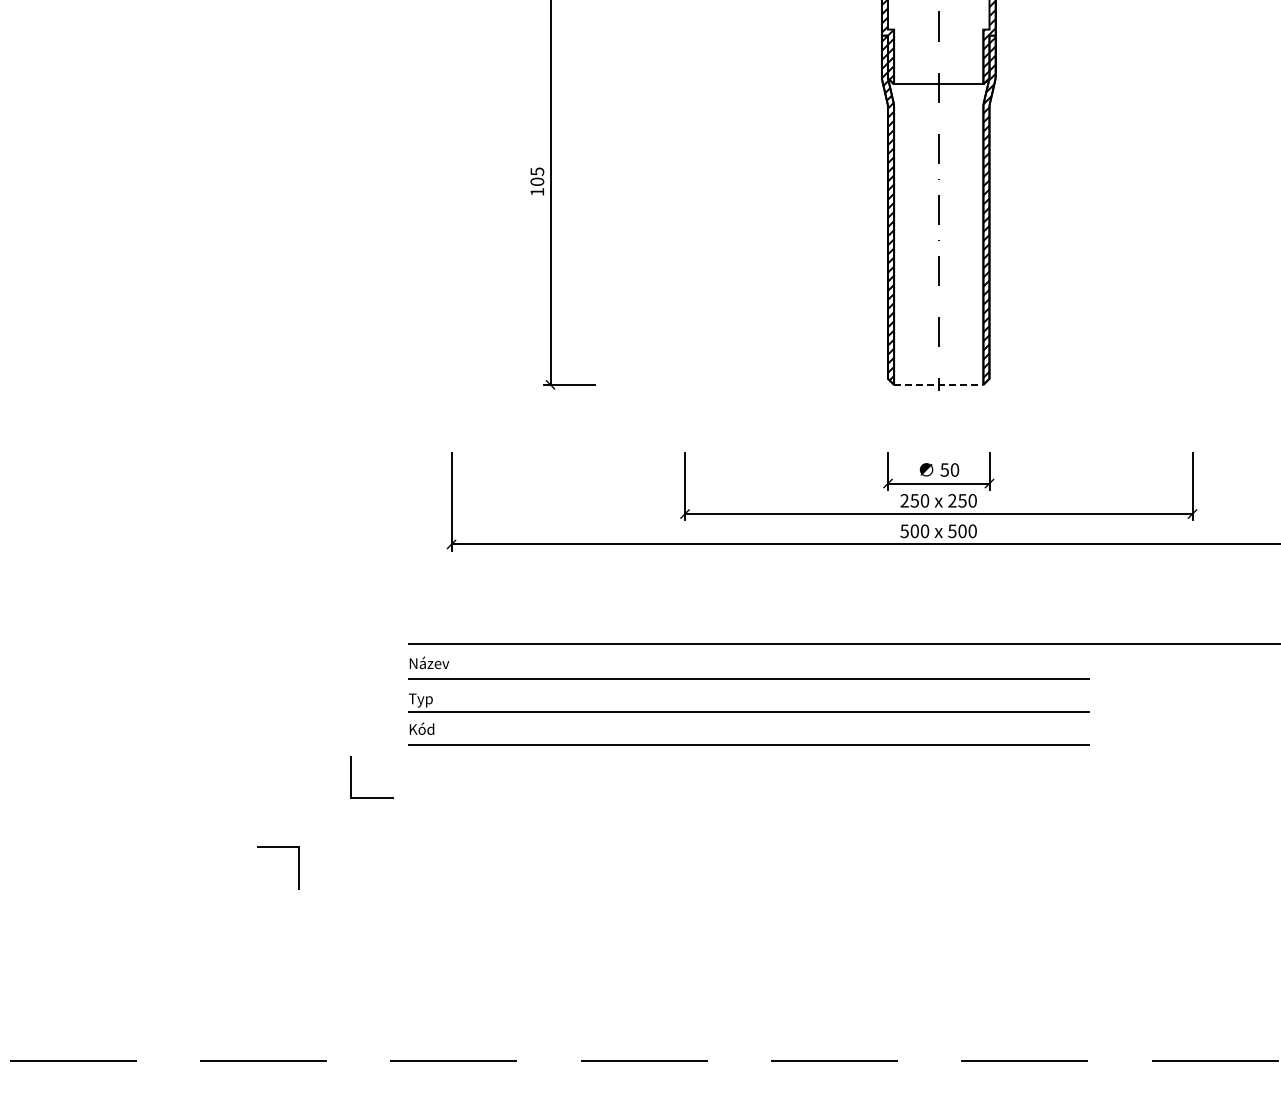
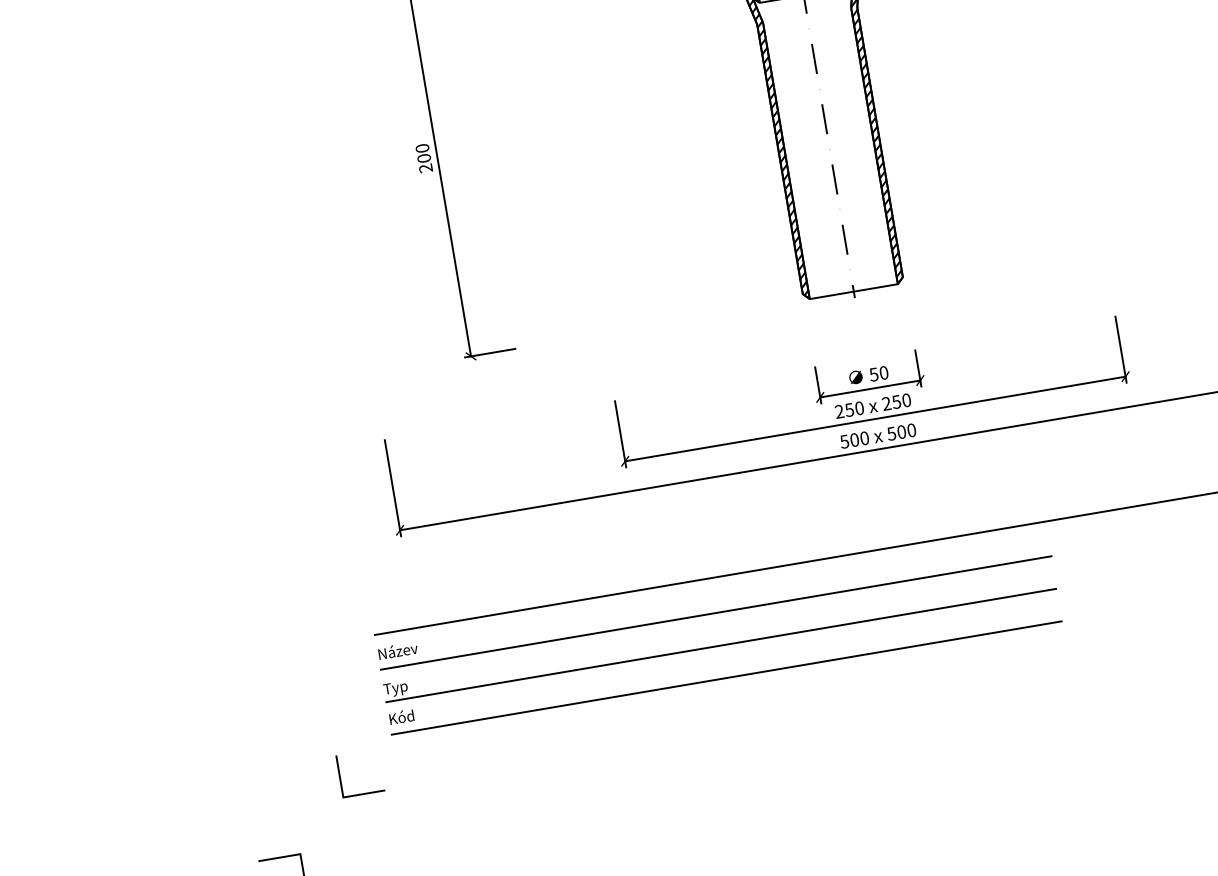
text: (537, 181) -> (424, 158), 105 -> 200
line: (938, 384) -> (853, 291), dashed -> solid

